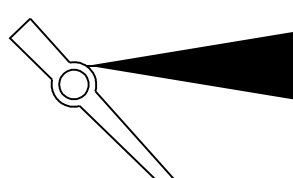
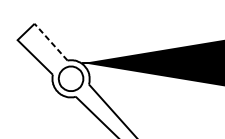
line: (50, 40) -> (51, 42), solid -> dashed

